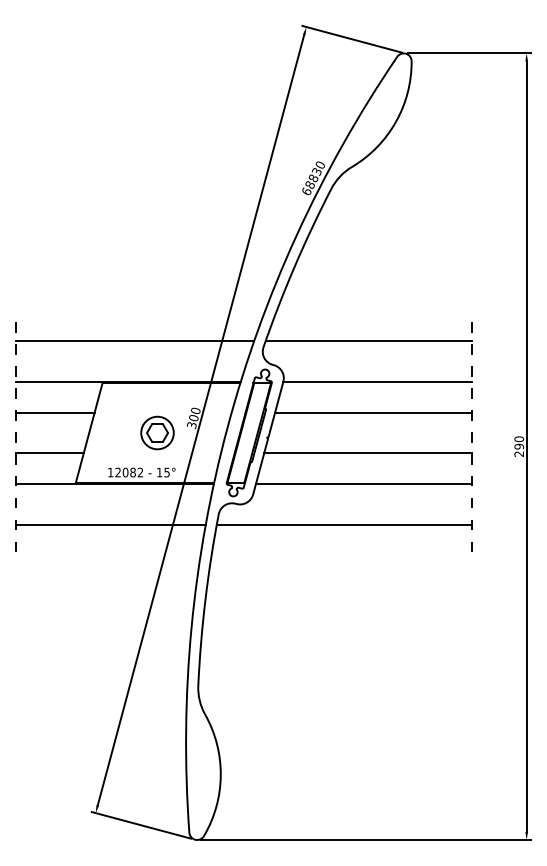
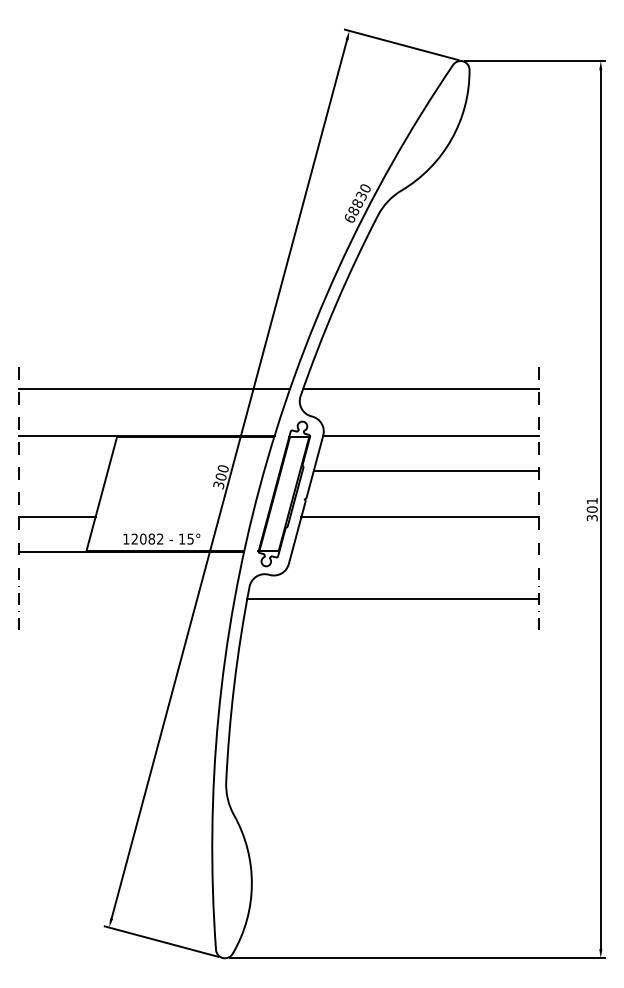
line: (55, 412) -> (63, 470), removed
part: (157, 432) -> (179, 493), removed
text: (519, 446) -> (592, 509), 290 -> 301
line: (364, 483) -> (415, 551), removed
line: (110, 525) -> (126, 599), removed

